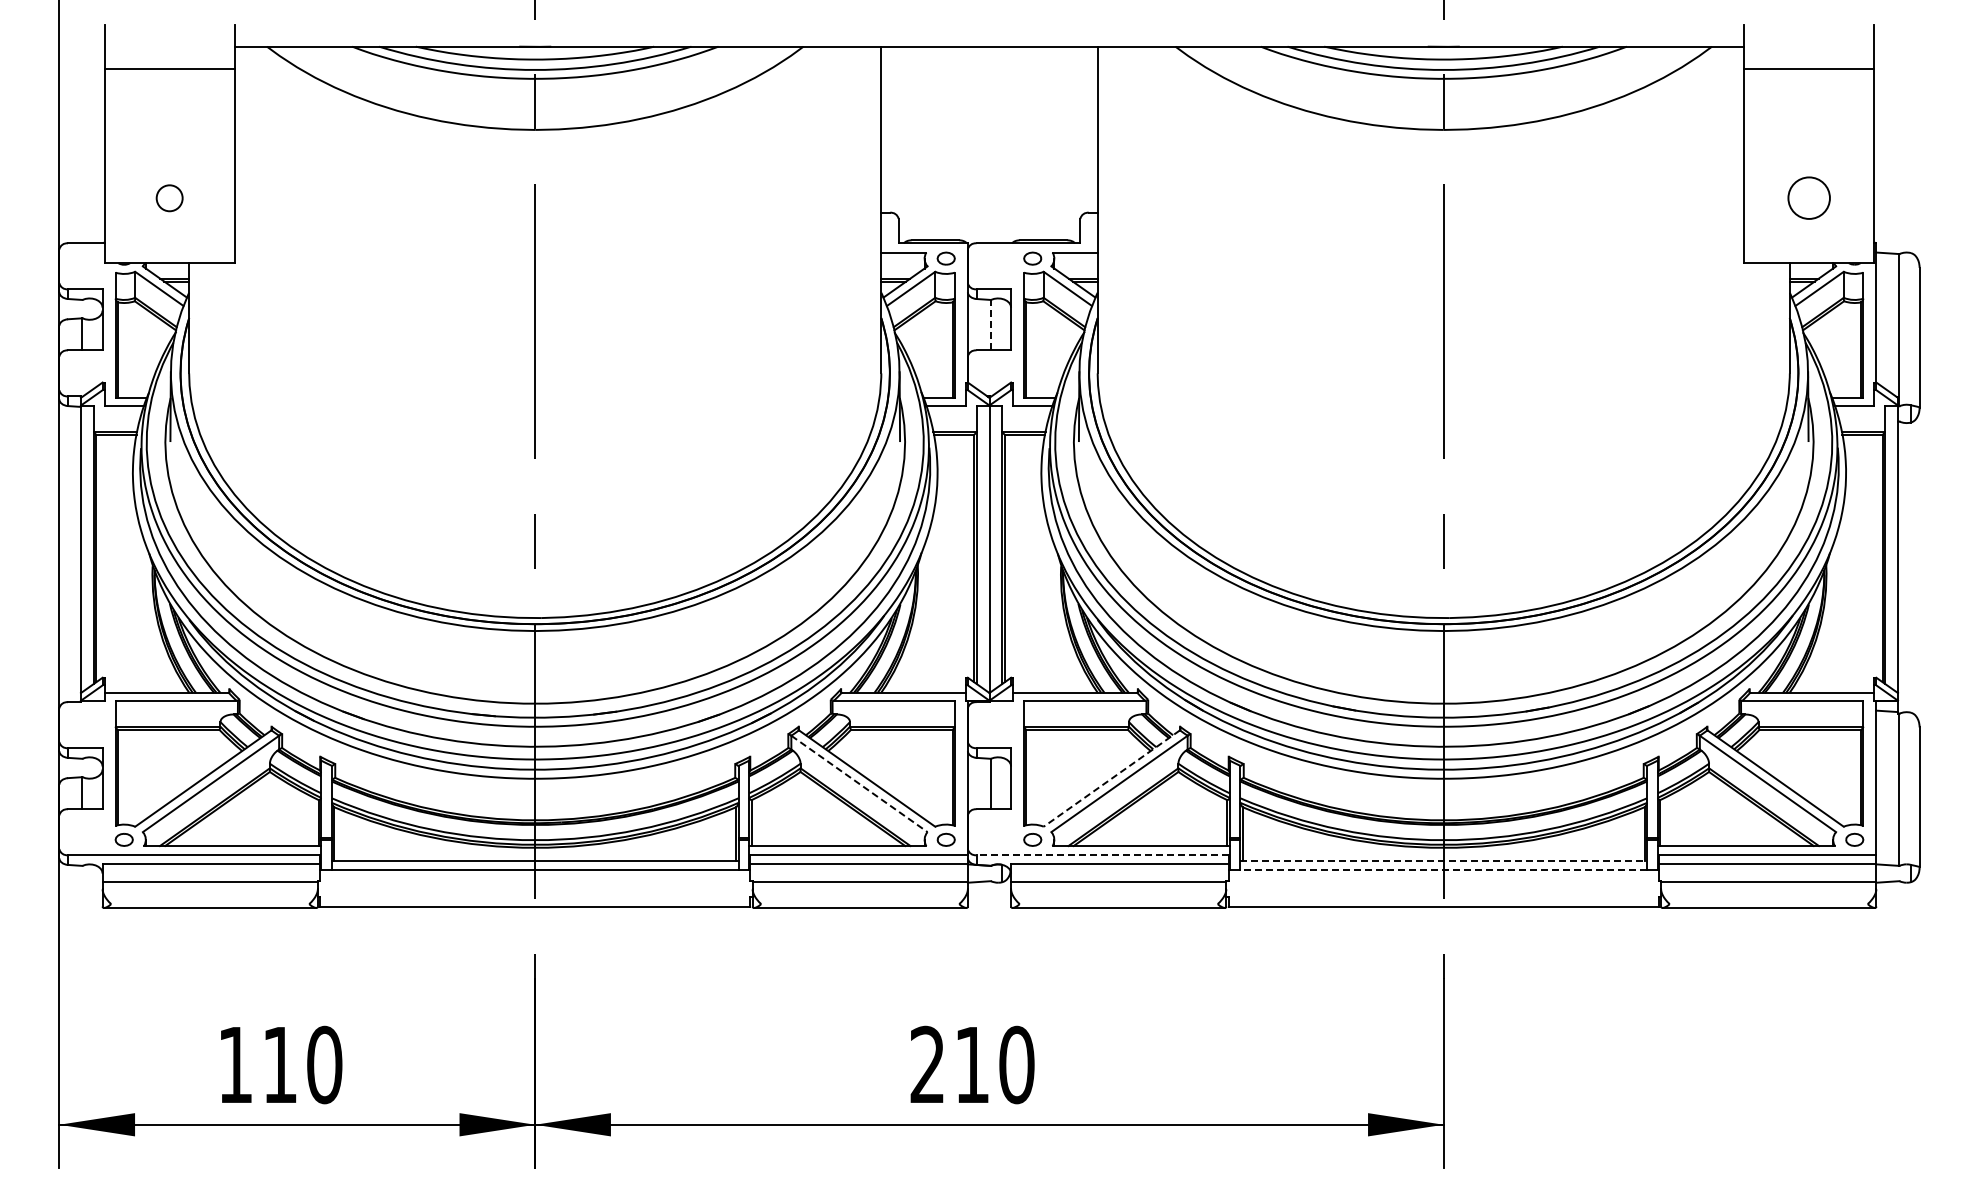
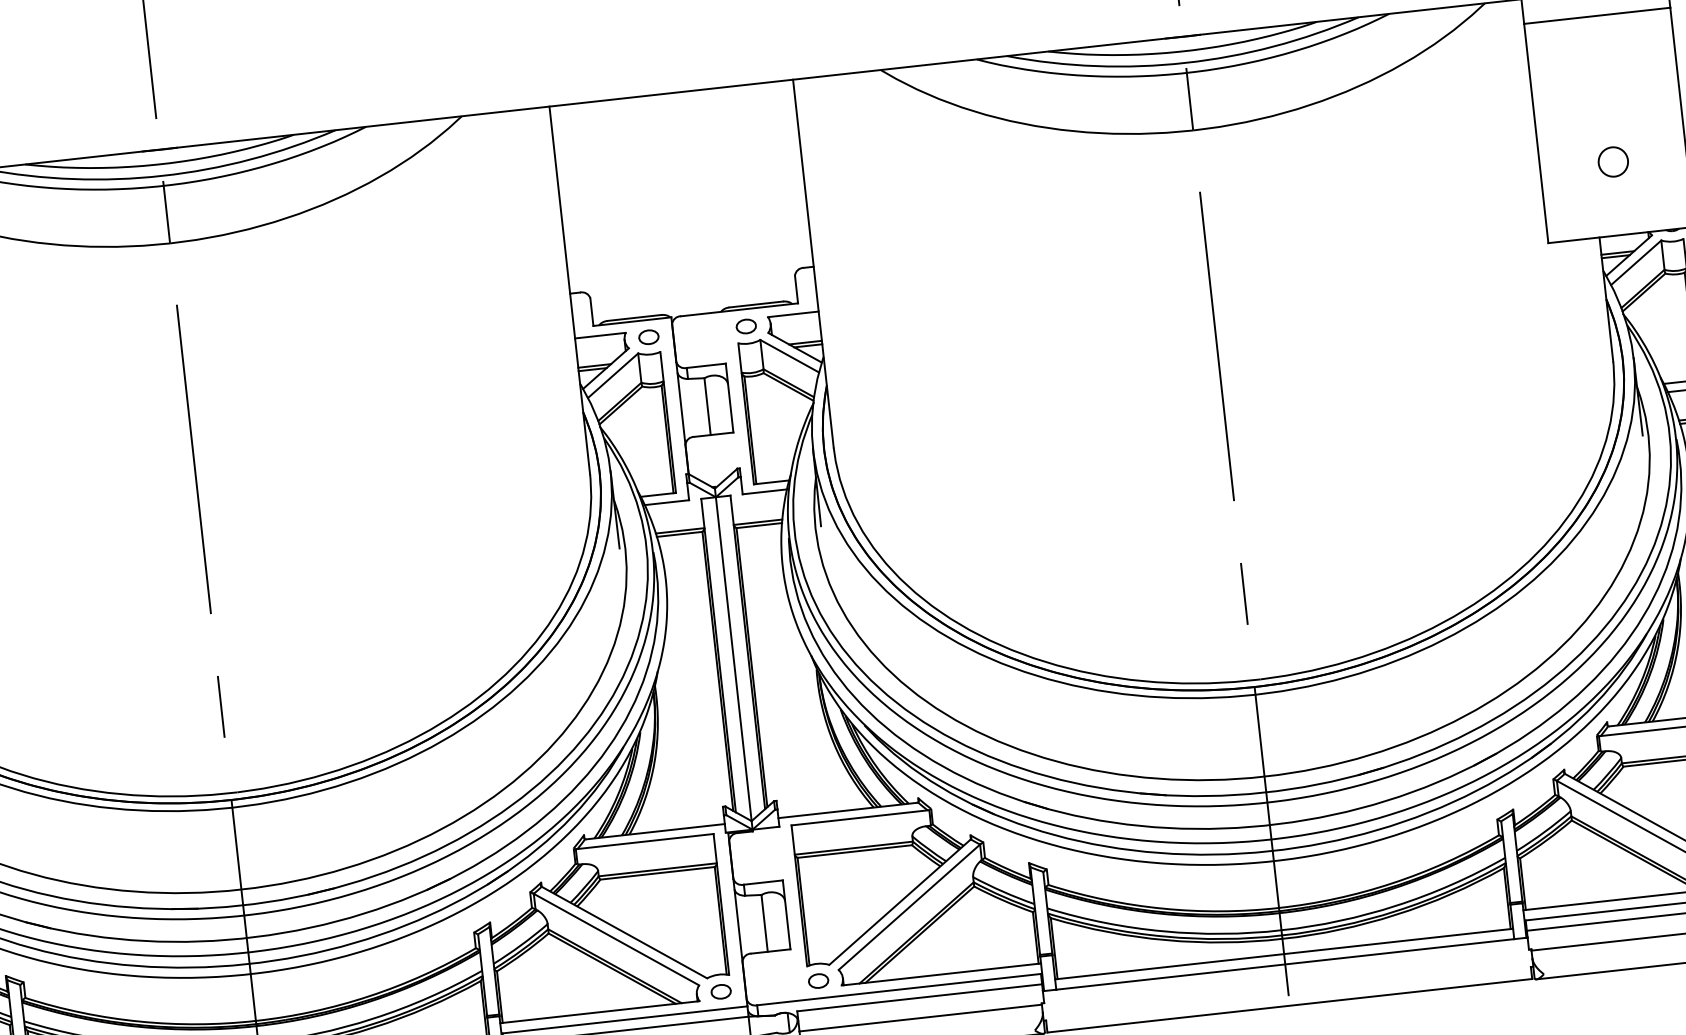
circle: (1809, 198) -> (1613, 162), size x0.62
line: (990, 324) -> (706, 405), dashed -> solid
line: (1111, 778) -> (899, 902), dashed -> solid
line: (859, 784) -> (616, 940), dashed -> solid
line: (1102, 855) -> (899, 989), dashed -> solid
line: (1444, 861) -> (1284, 954), dashed -> solid
line: (1443, 870) -> (1284, 964), dashed -> solid

